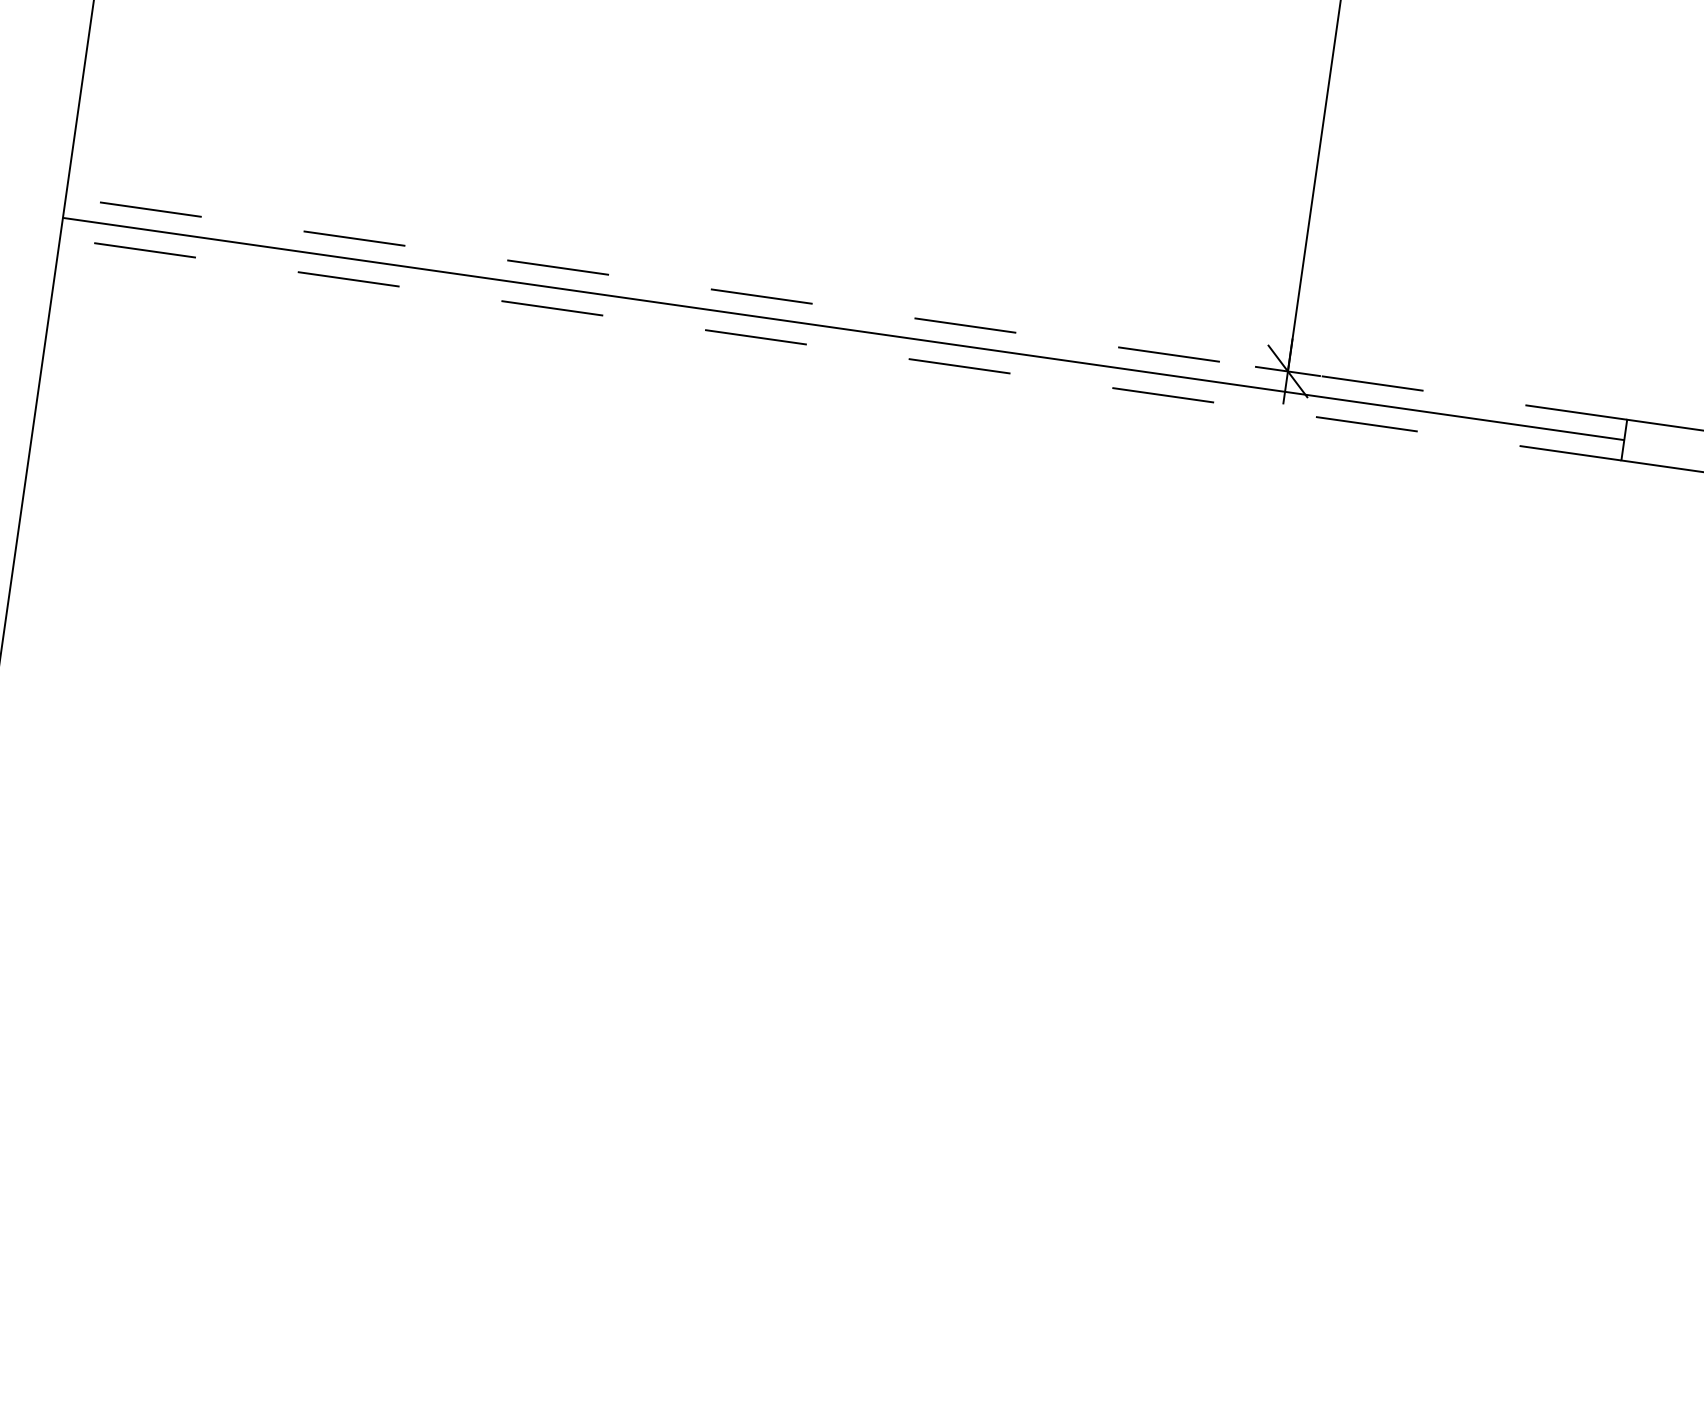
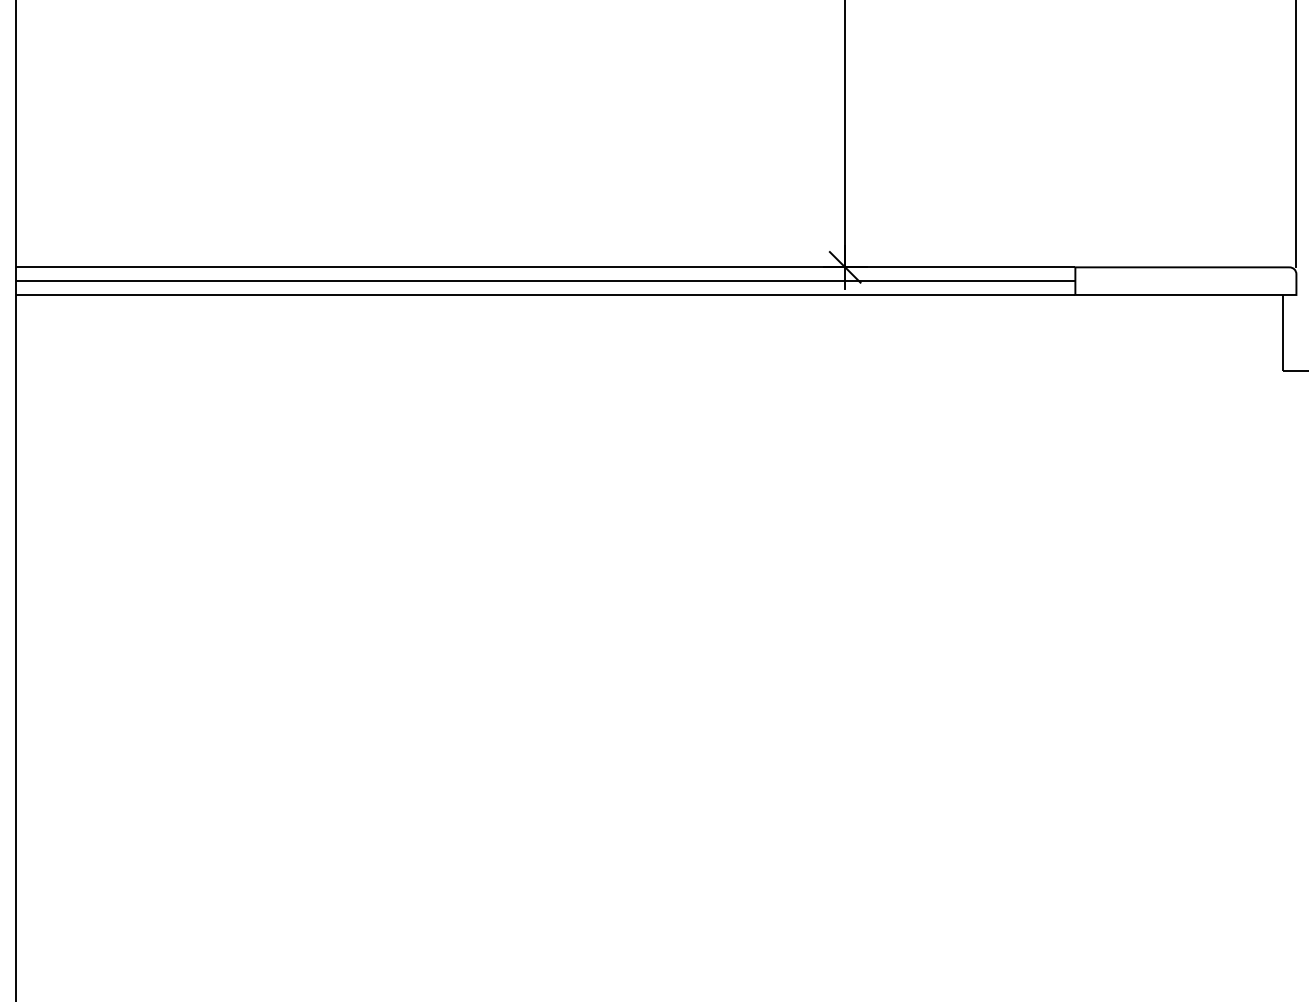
line: (846, 308) -> (545, 267), dashed -> solid
line: (840, 348) -> (545, 294), dashed -> solid

